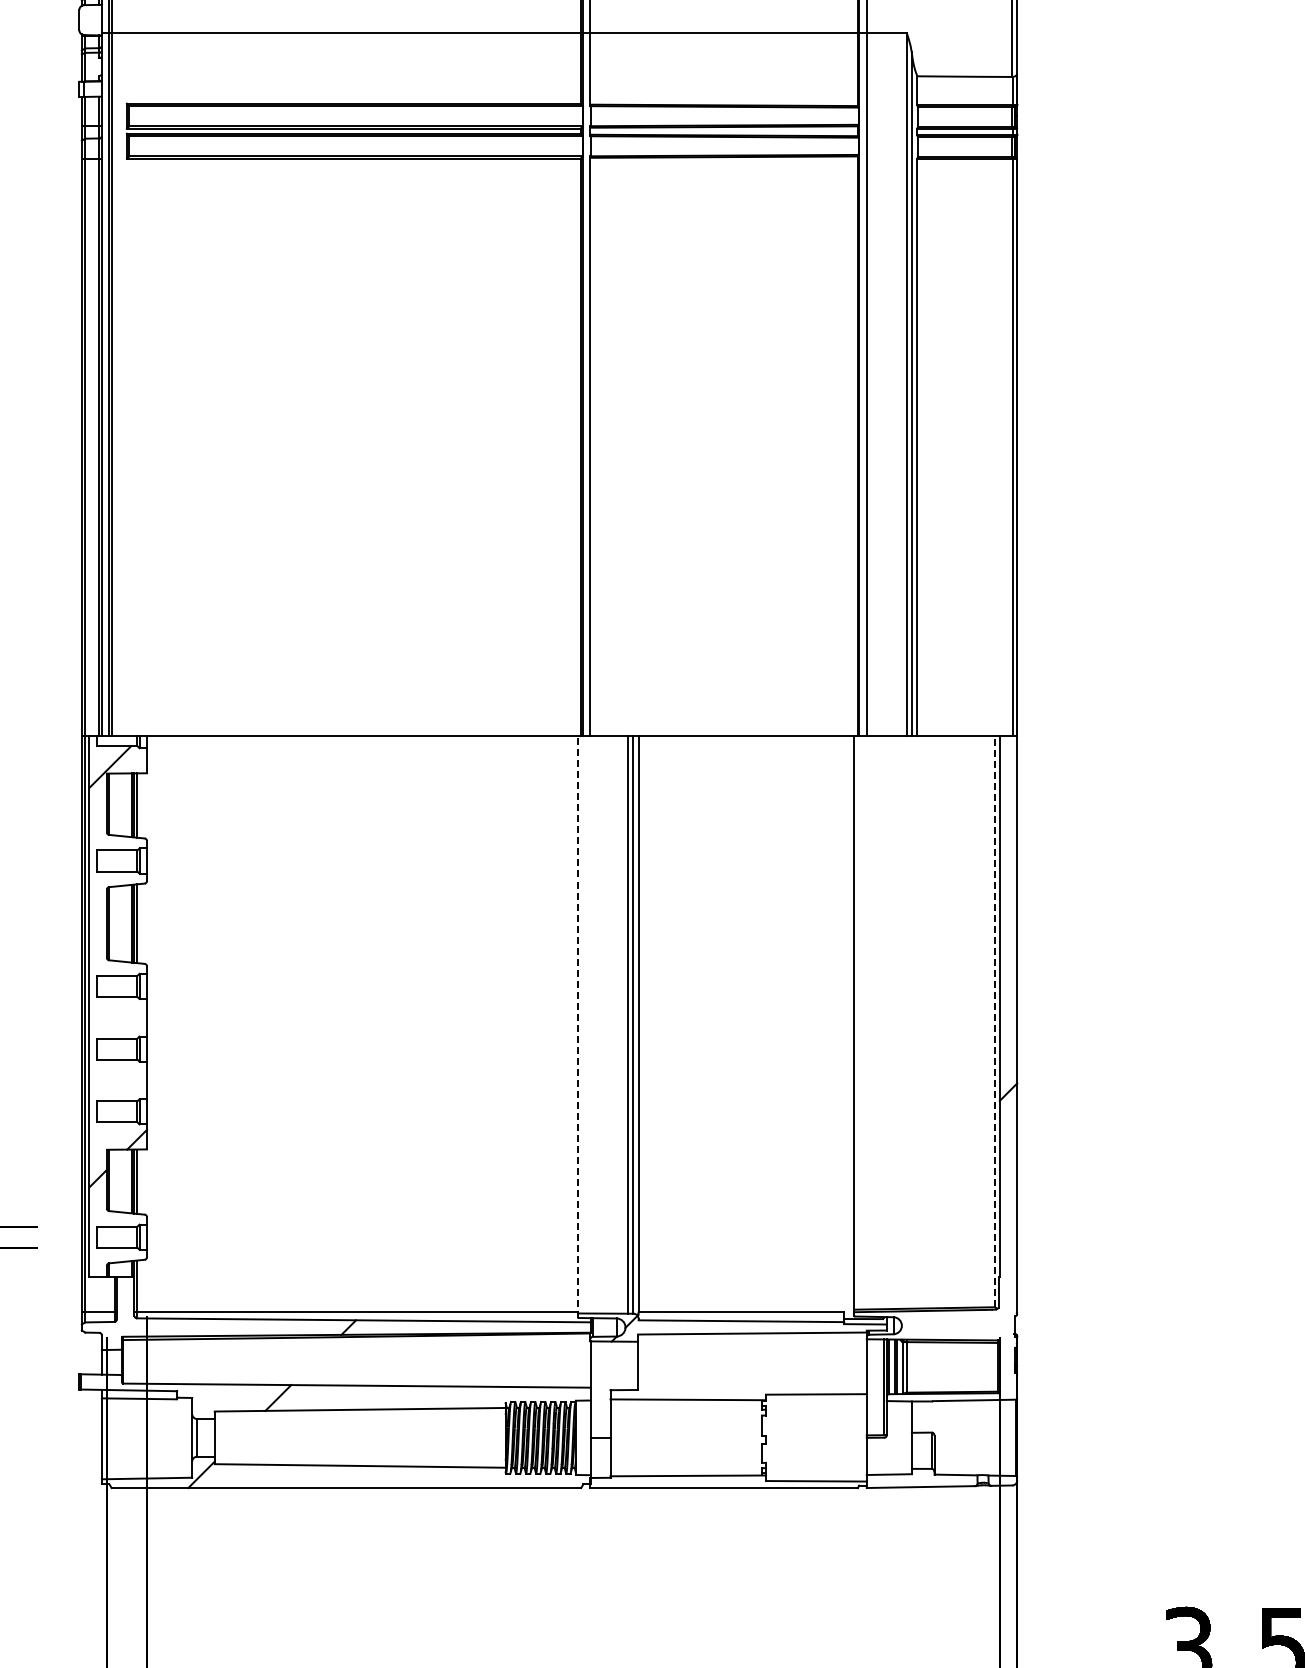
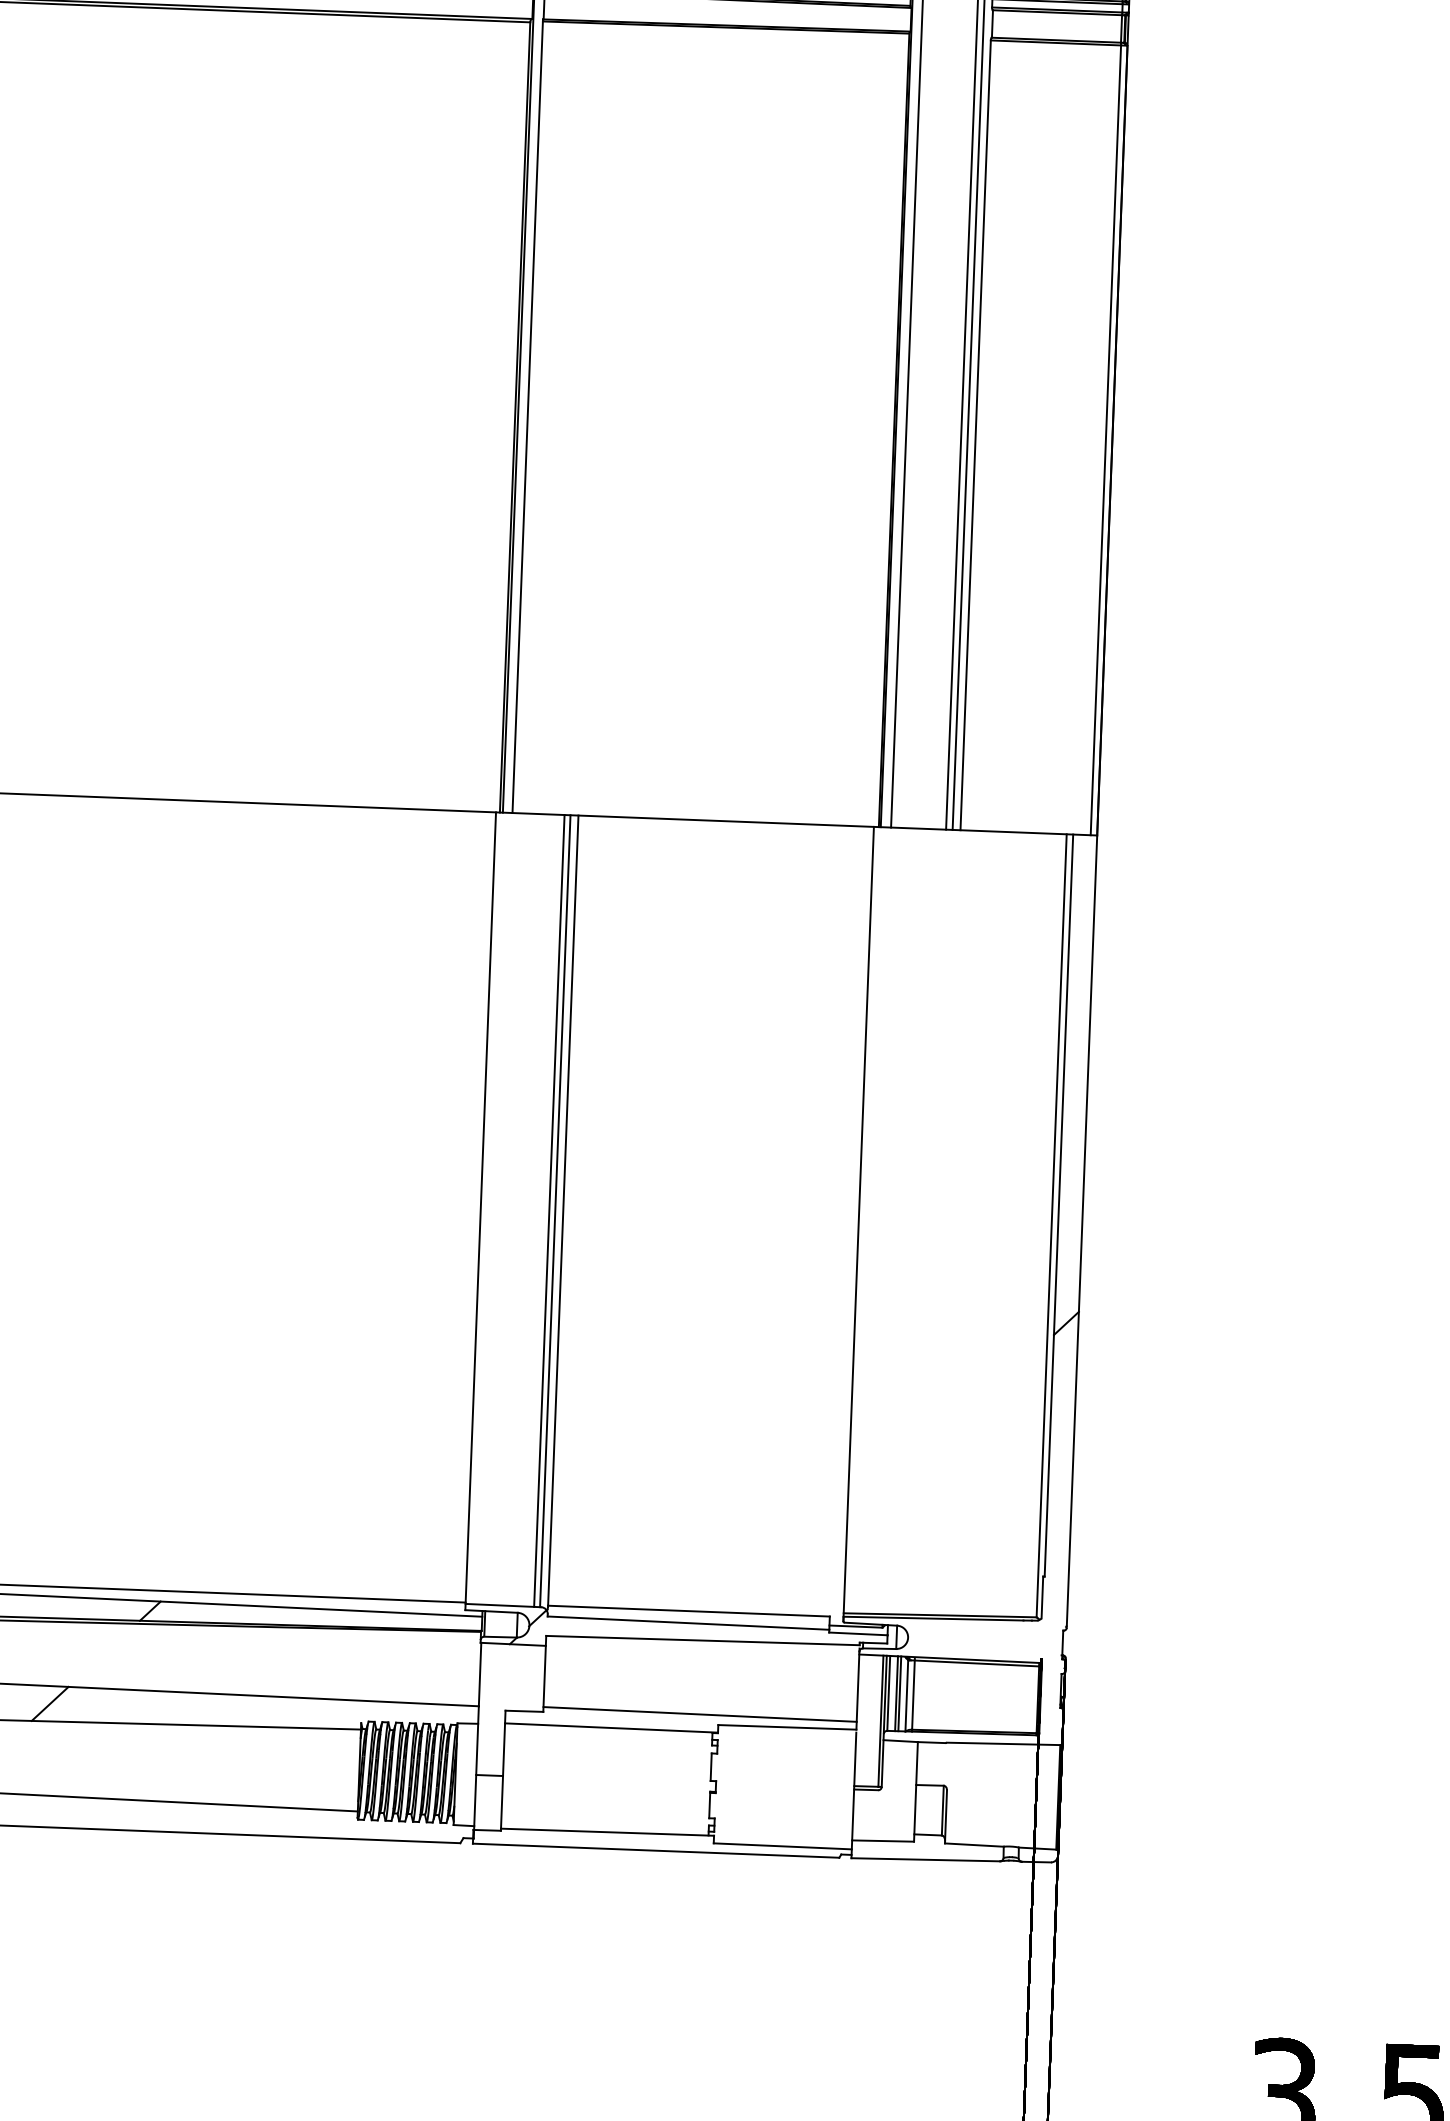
line: (994, 1021) -> (1050, 1225), dashed -> solid
line: (578, 1026) -> (480, 1210), dashed -> solid
line: (752, 1387) -> (700, 1714), added

